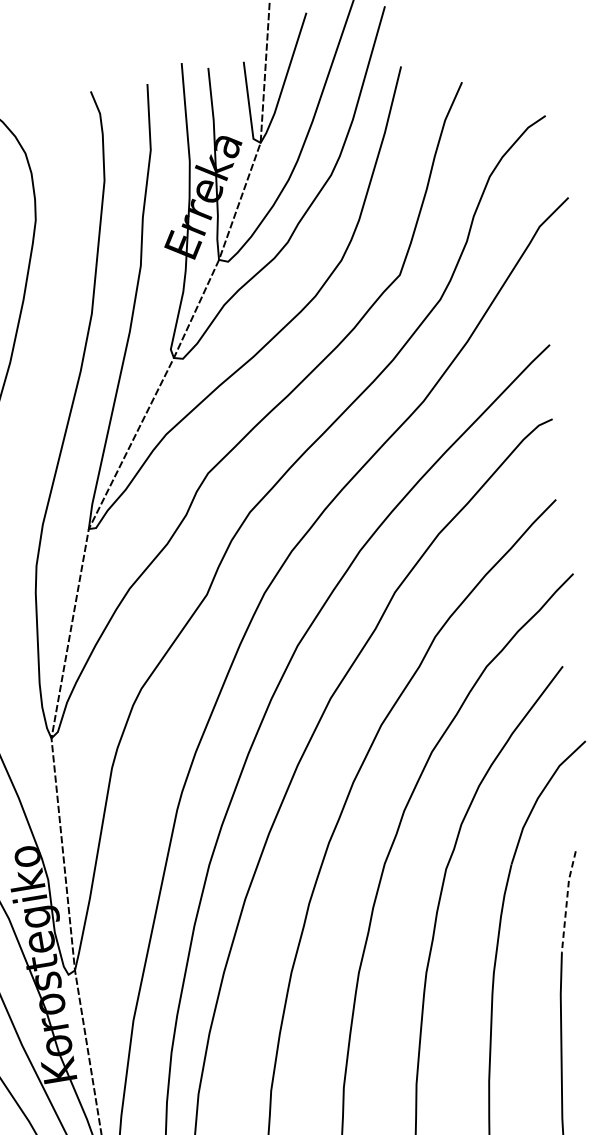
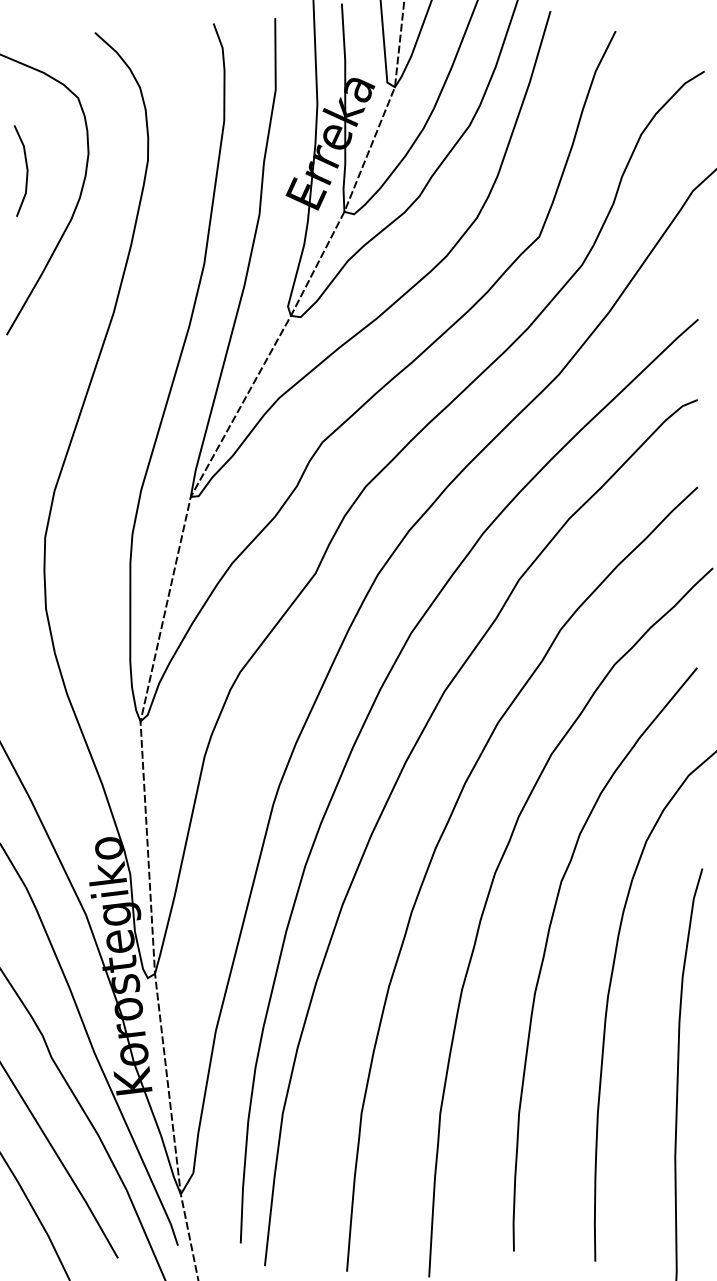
line: (566, 900) -> (690, 921), dashed -> solid

